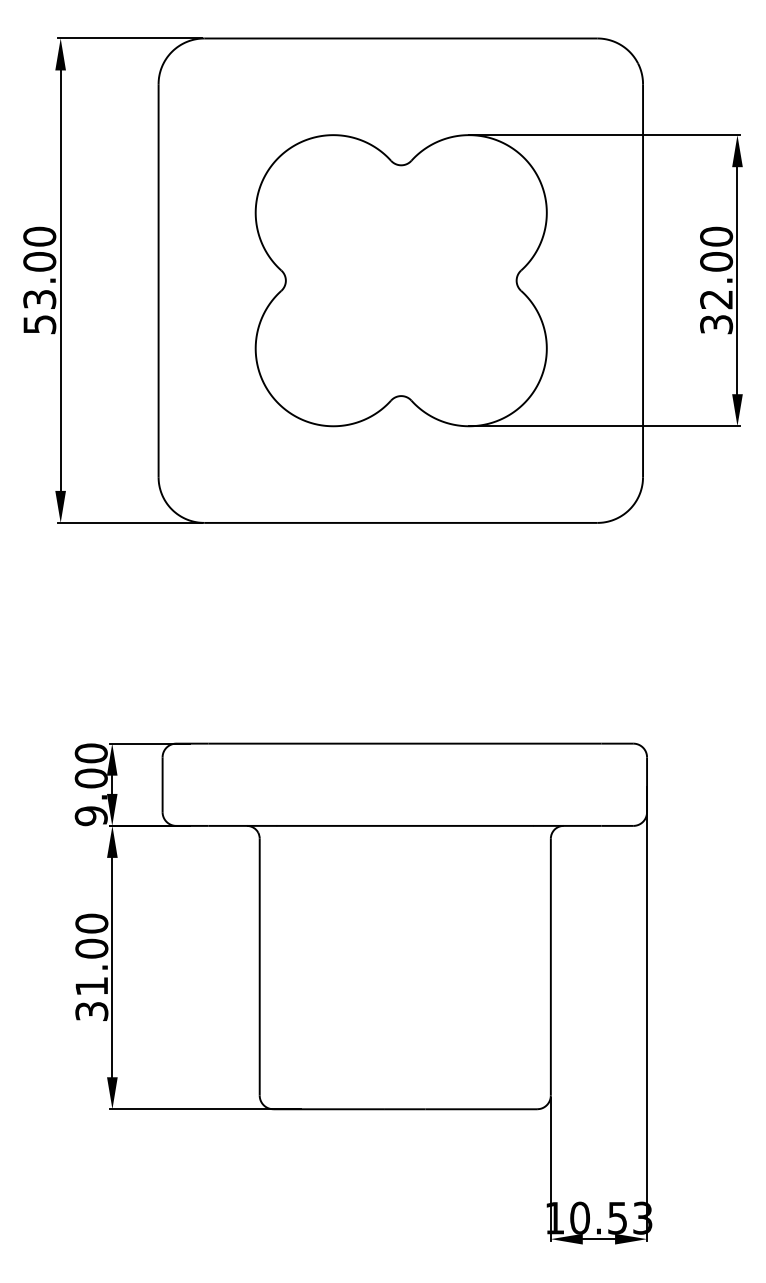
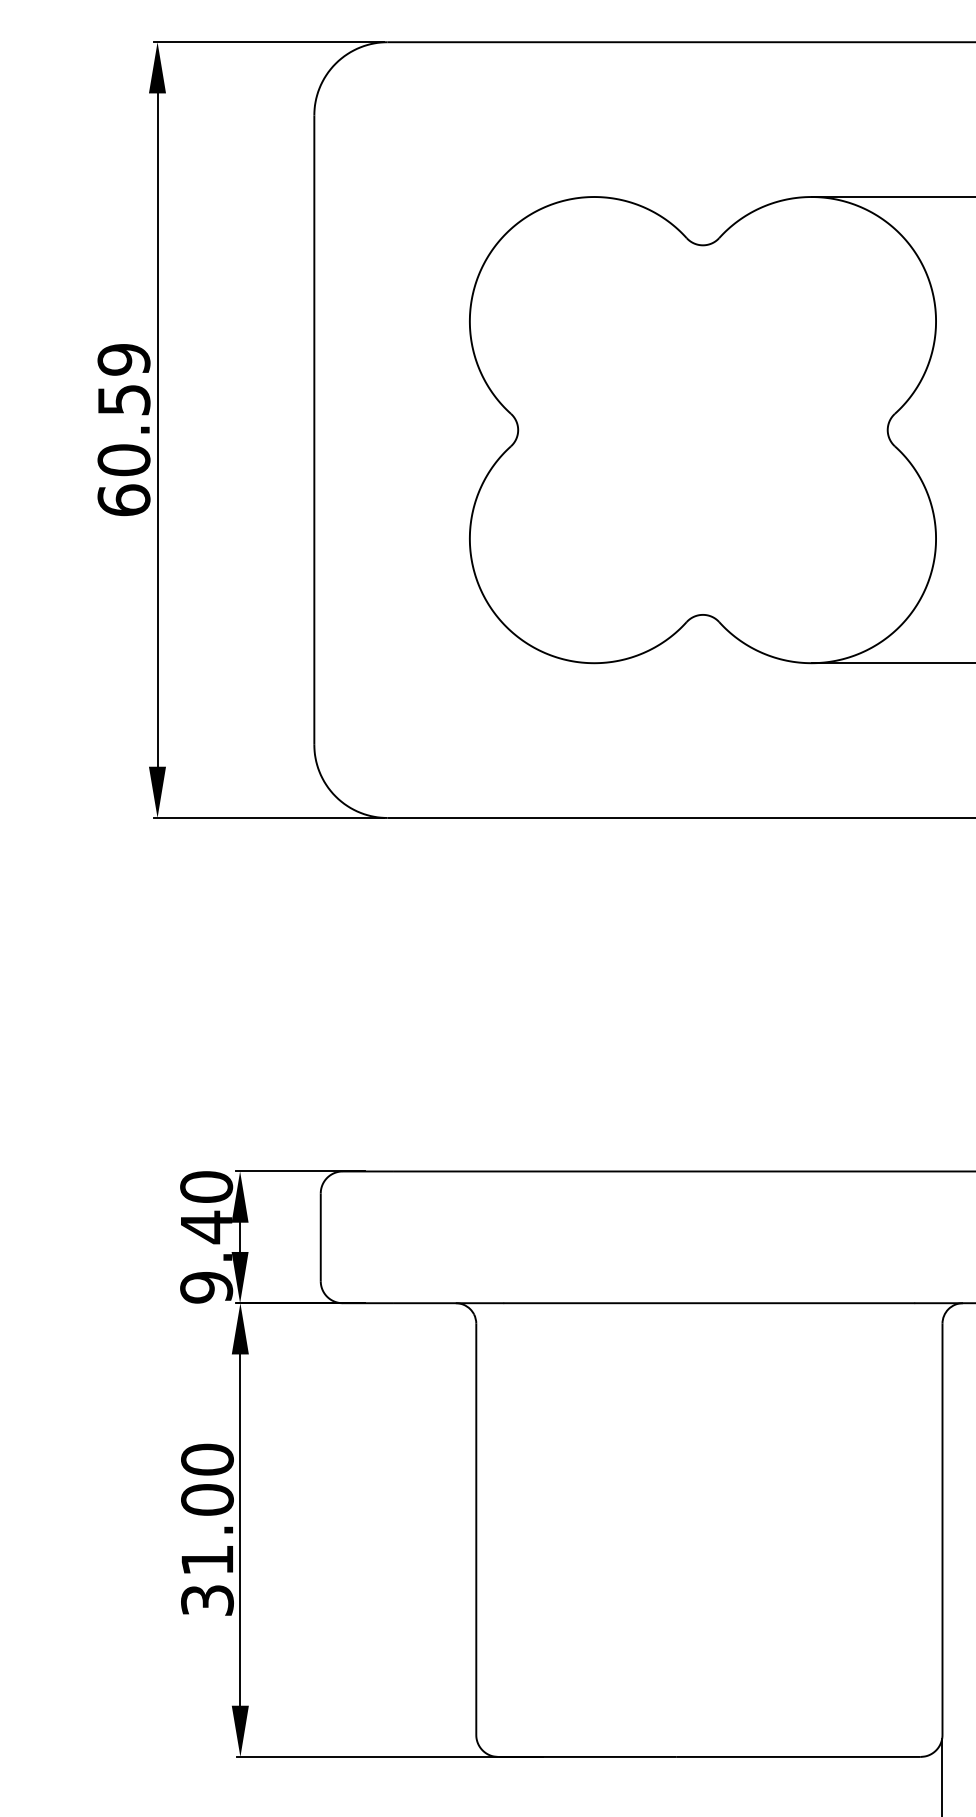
text: (39, 280) -> (123, 429), 53.00 -> 60.59
text: (90, 778) -> (205, 1227), 9.00 -> 9.40

